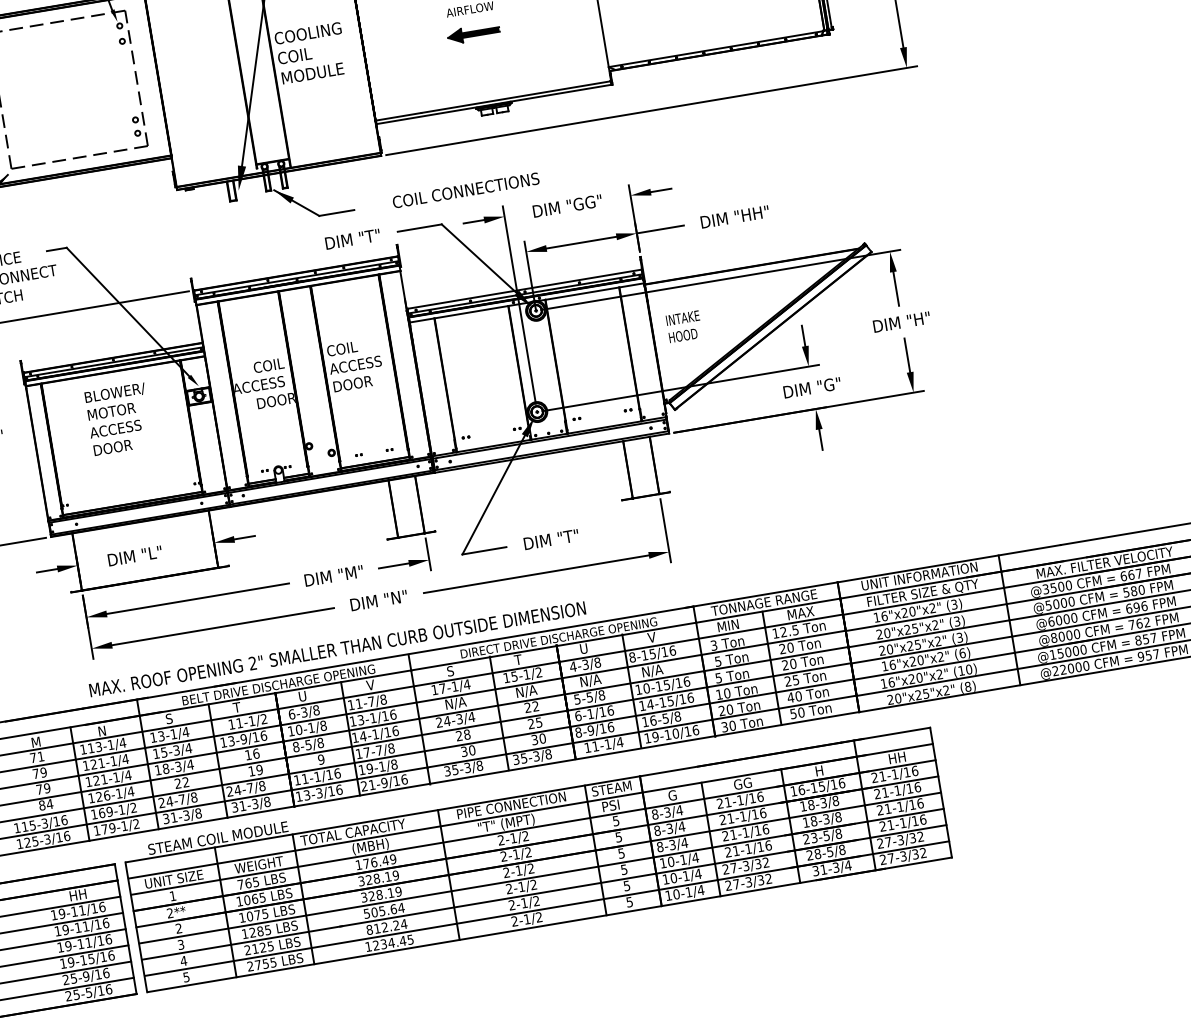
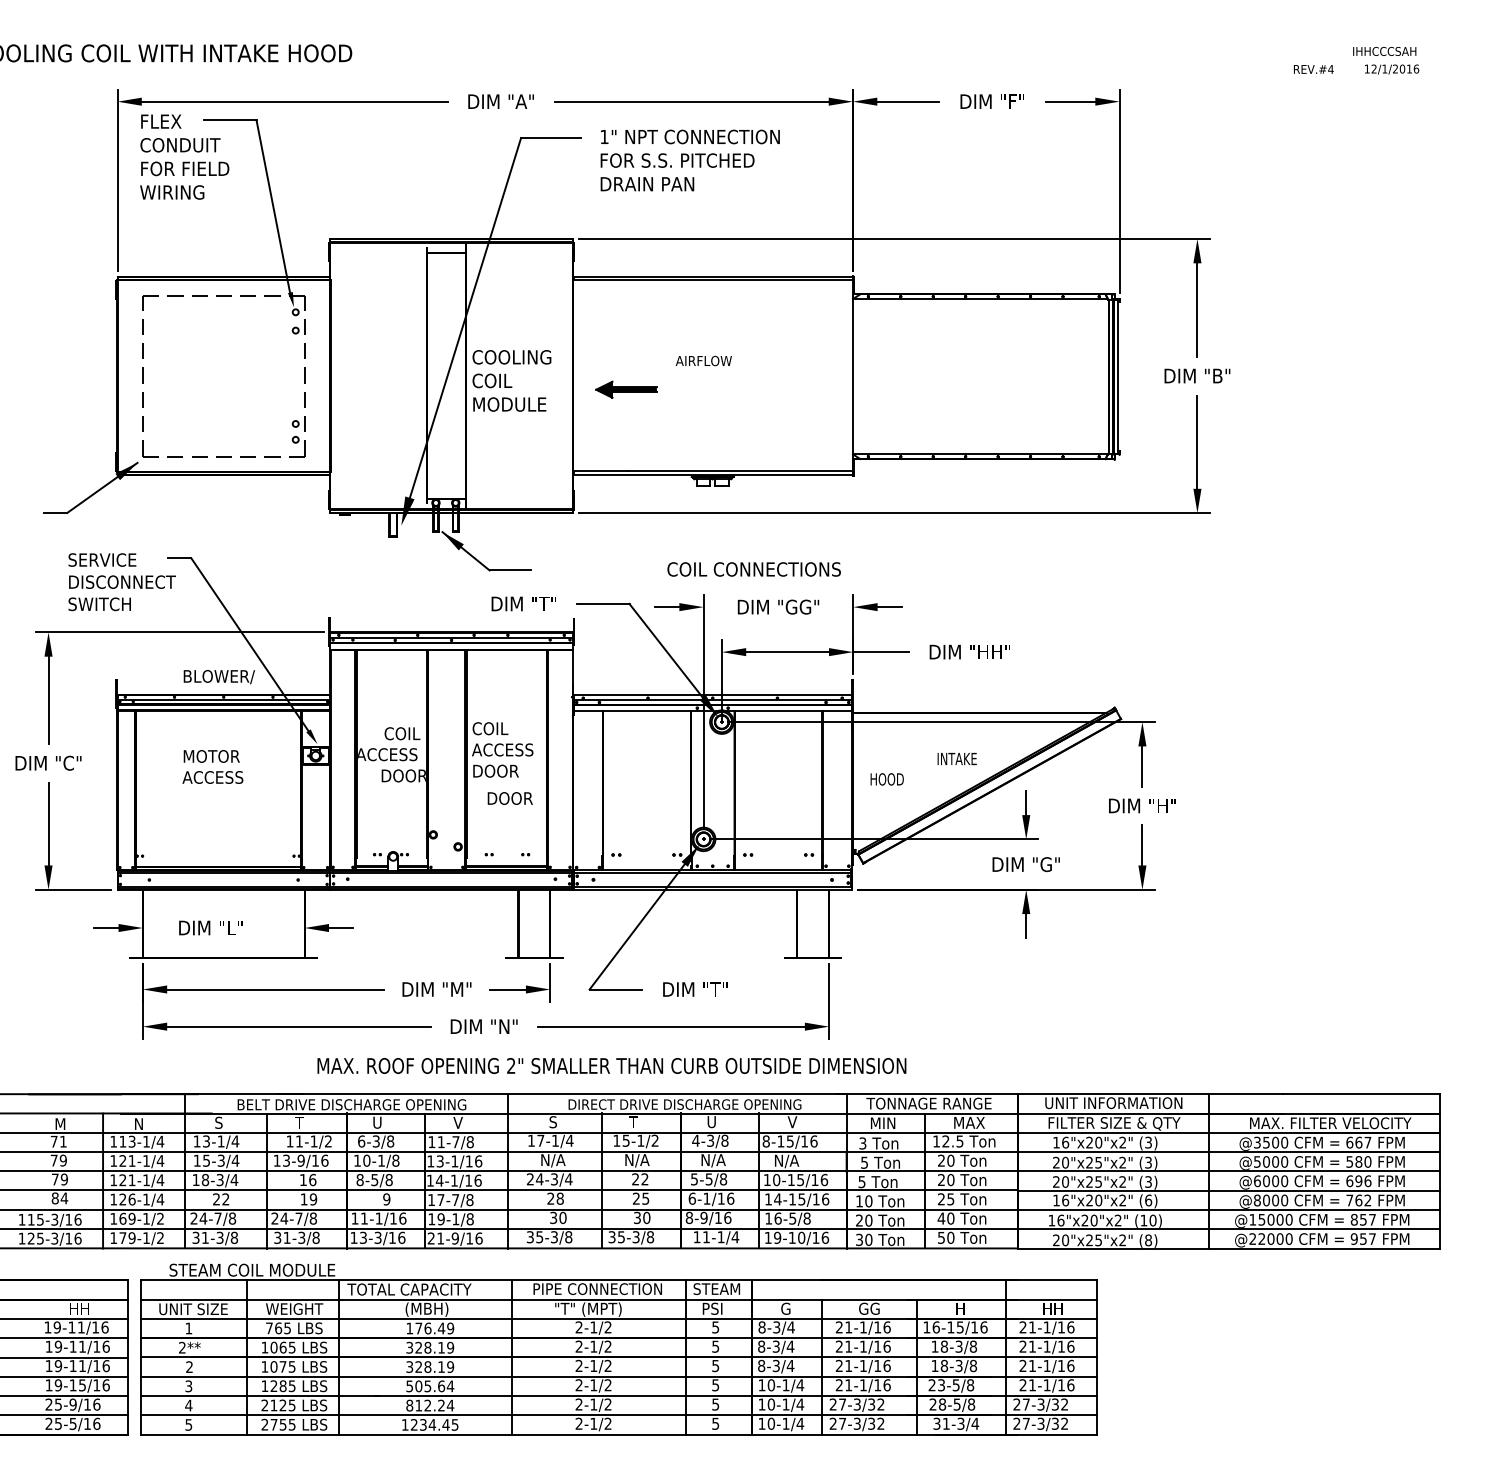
part: (473, 33) -> (626, 389), moved
text: (465, 190) -> (753, 569), moved
text: (682, 318) -> (956, 759), moved
text: (114, 393) -> (218, 677), moved
text: (112, 447) -> (509, 798), moved
text: (337, 648) -> (611, 1065), moved

